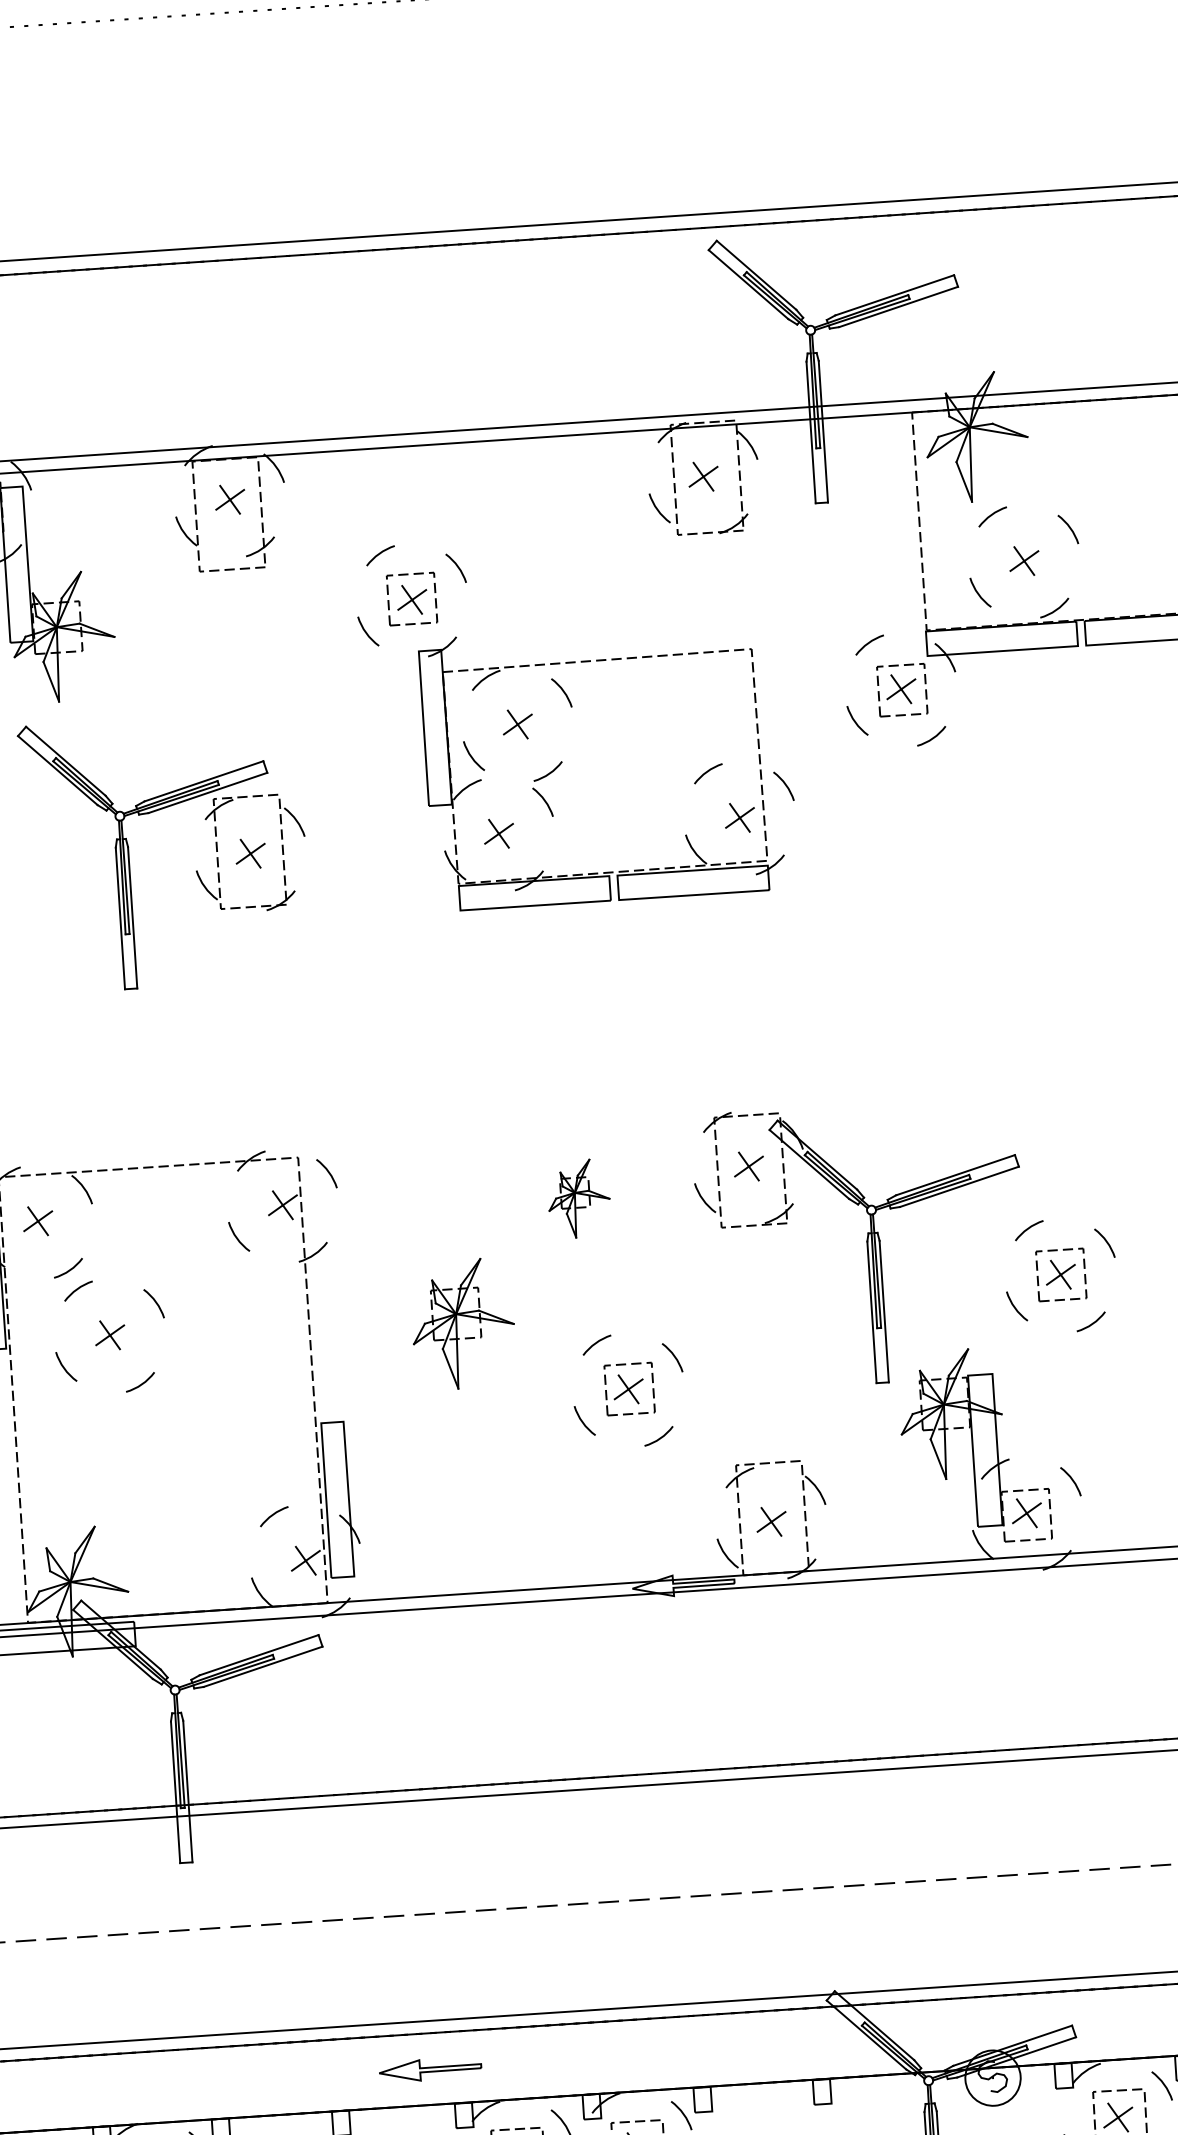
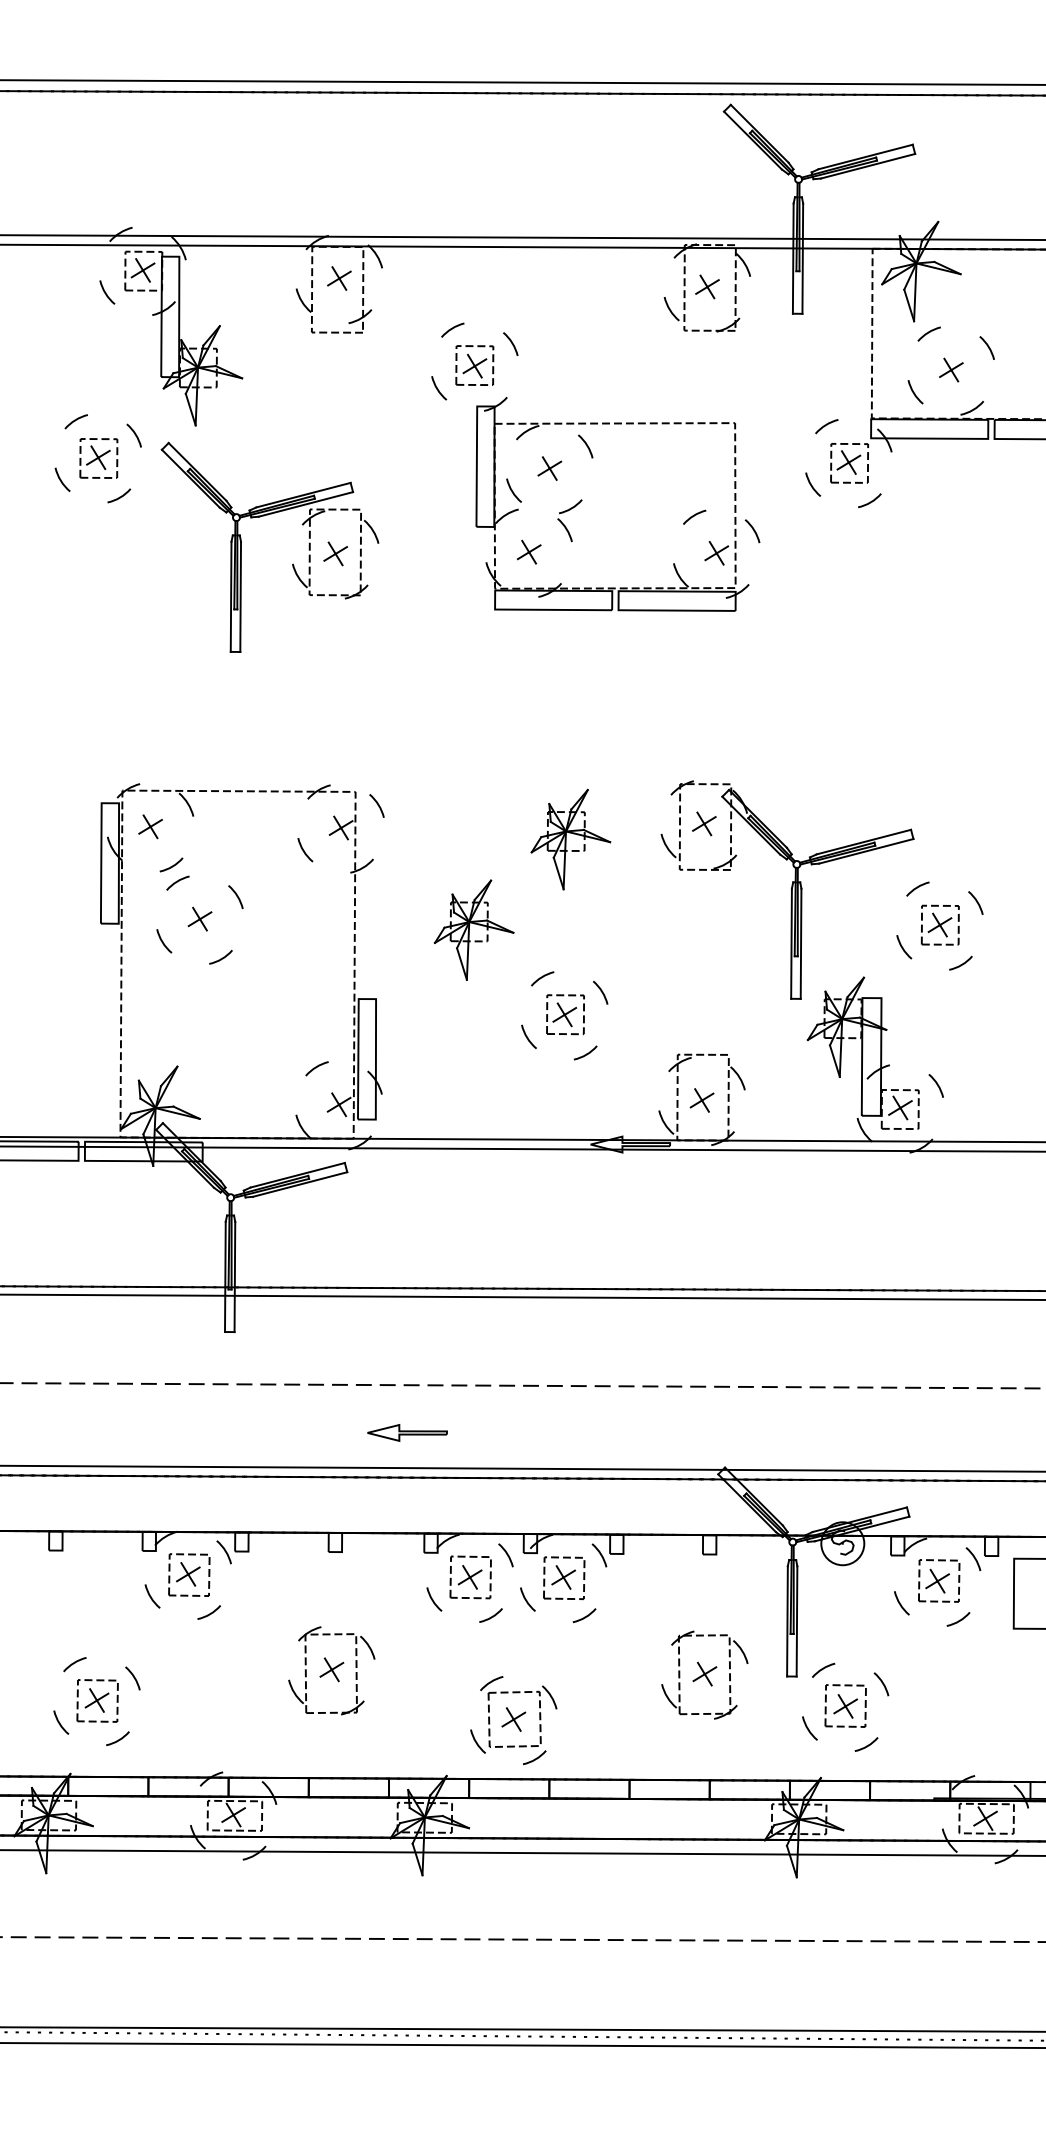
part: (578, 1198) -> (570, 839), size x1.67
part: (628, 1390) -> (564, 1015), moved
part: (430, 2069) -> (407, 1432), moved

